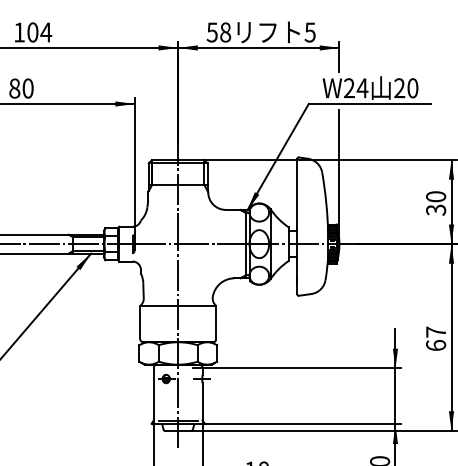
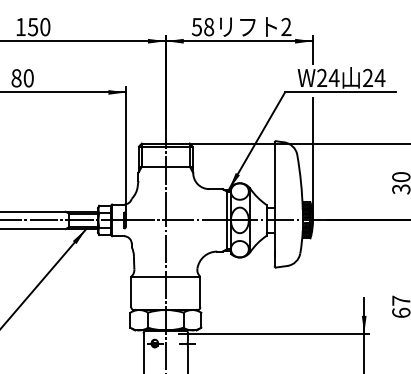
text: (39, 32) -> (39, 27), 104 -> 150
text: (309, 32) -> (285, 27), 5 -> 2
text: (412, 88) -> (379, 78), 20 -> 24

